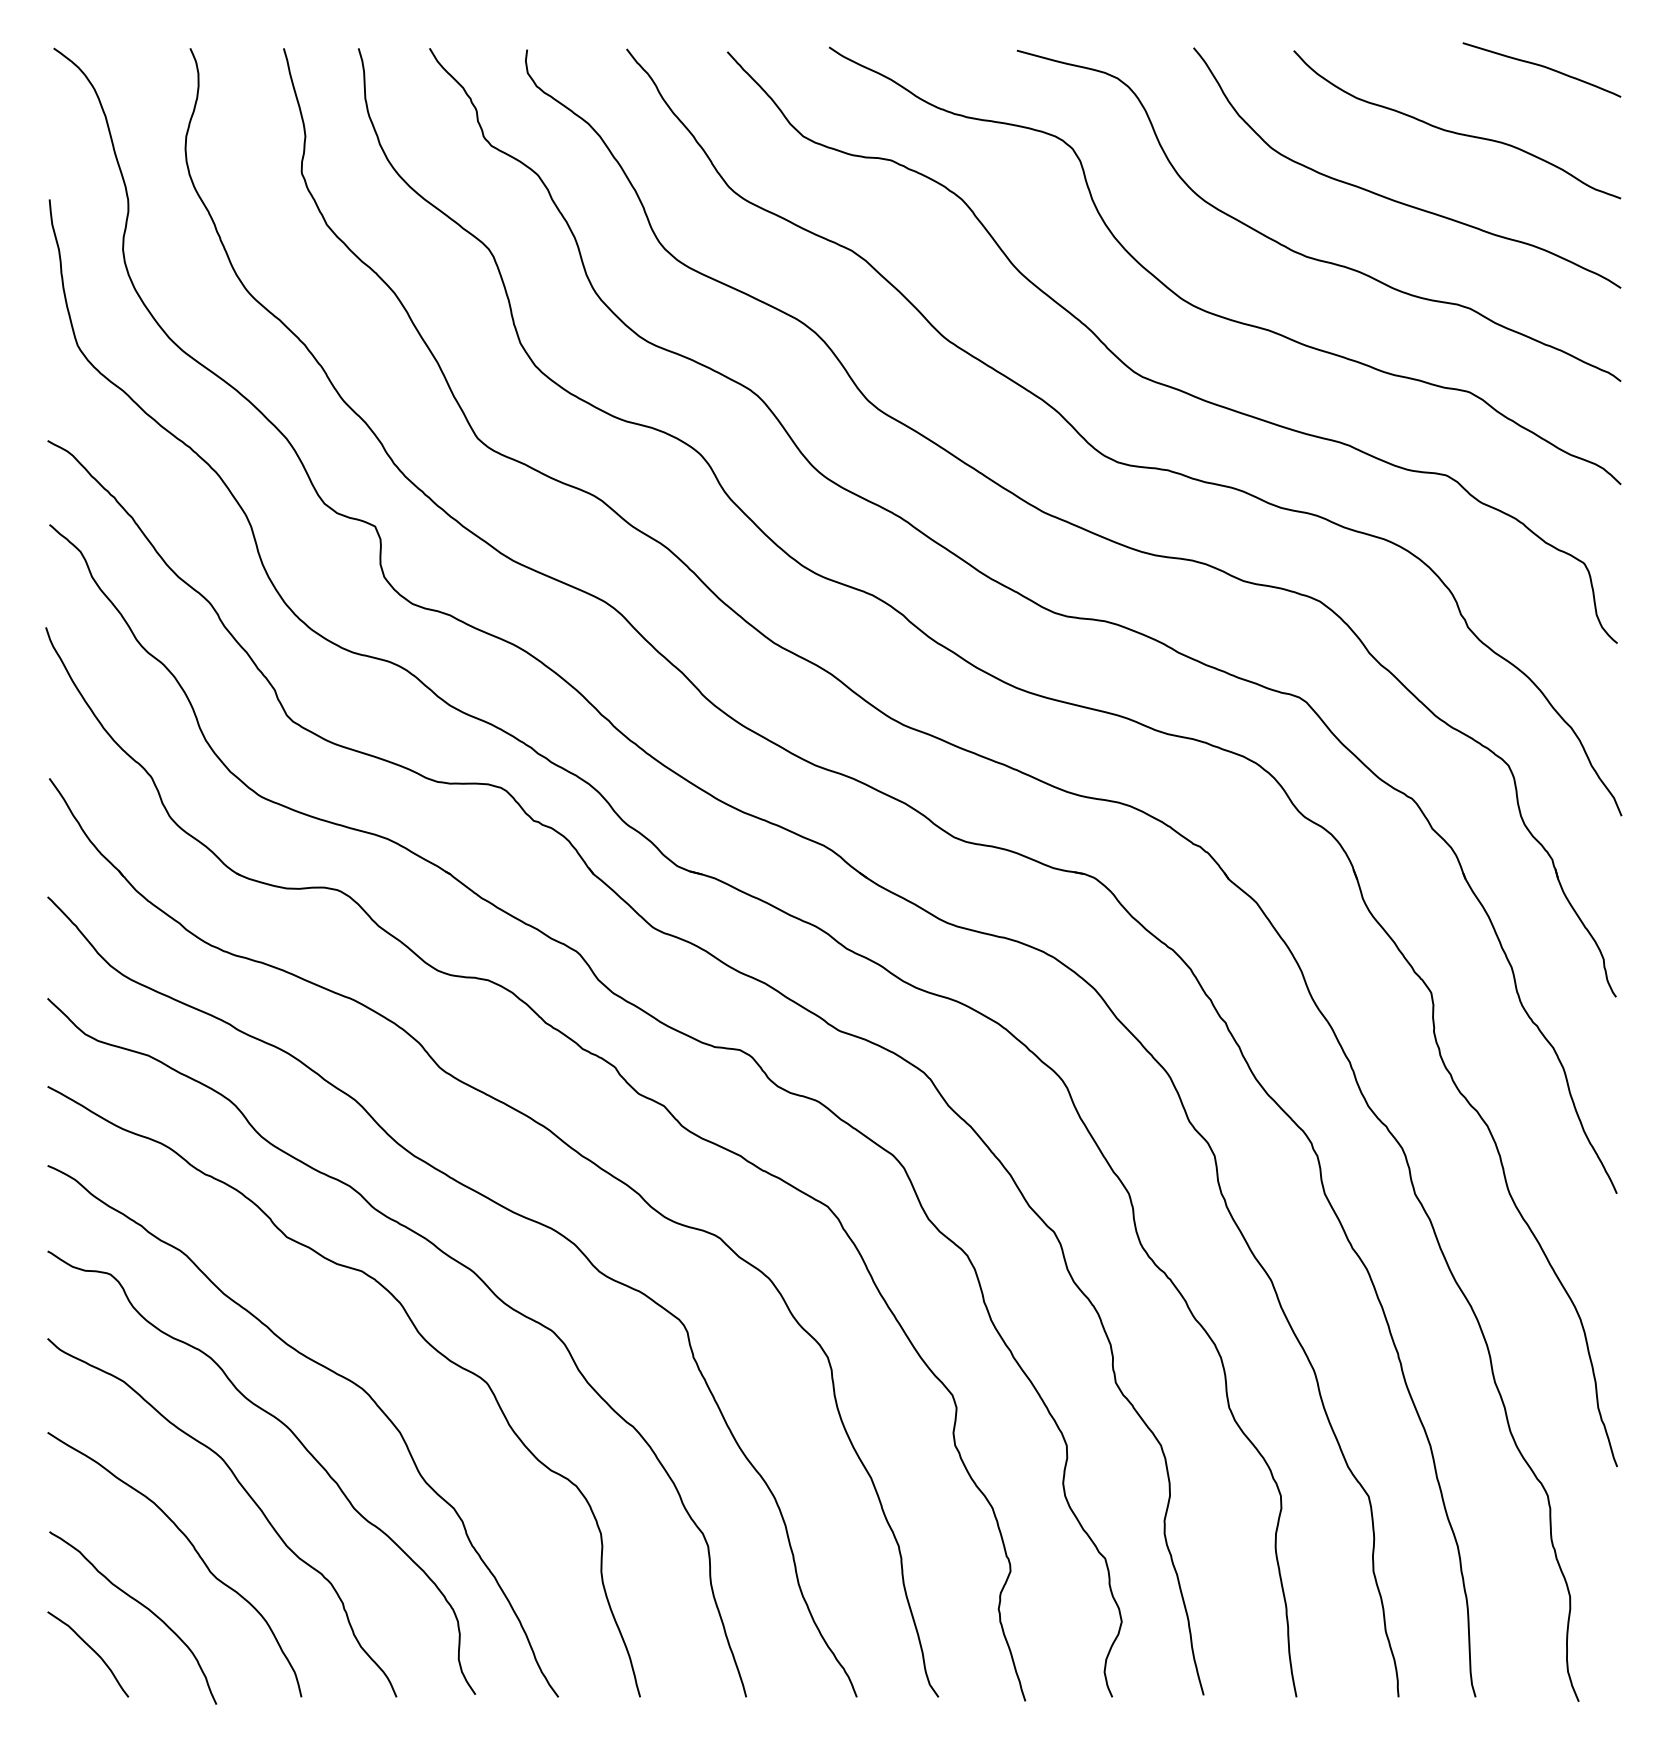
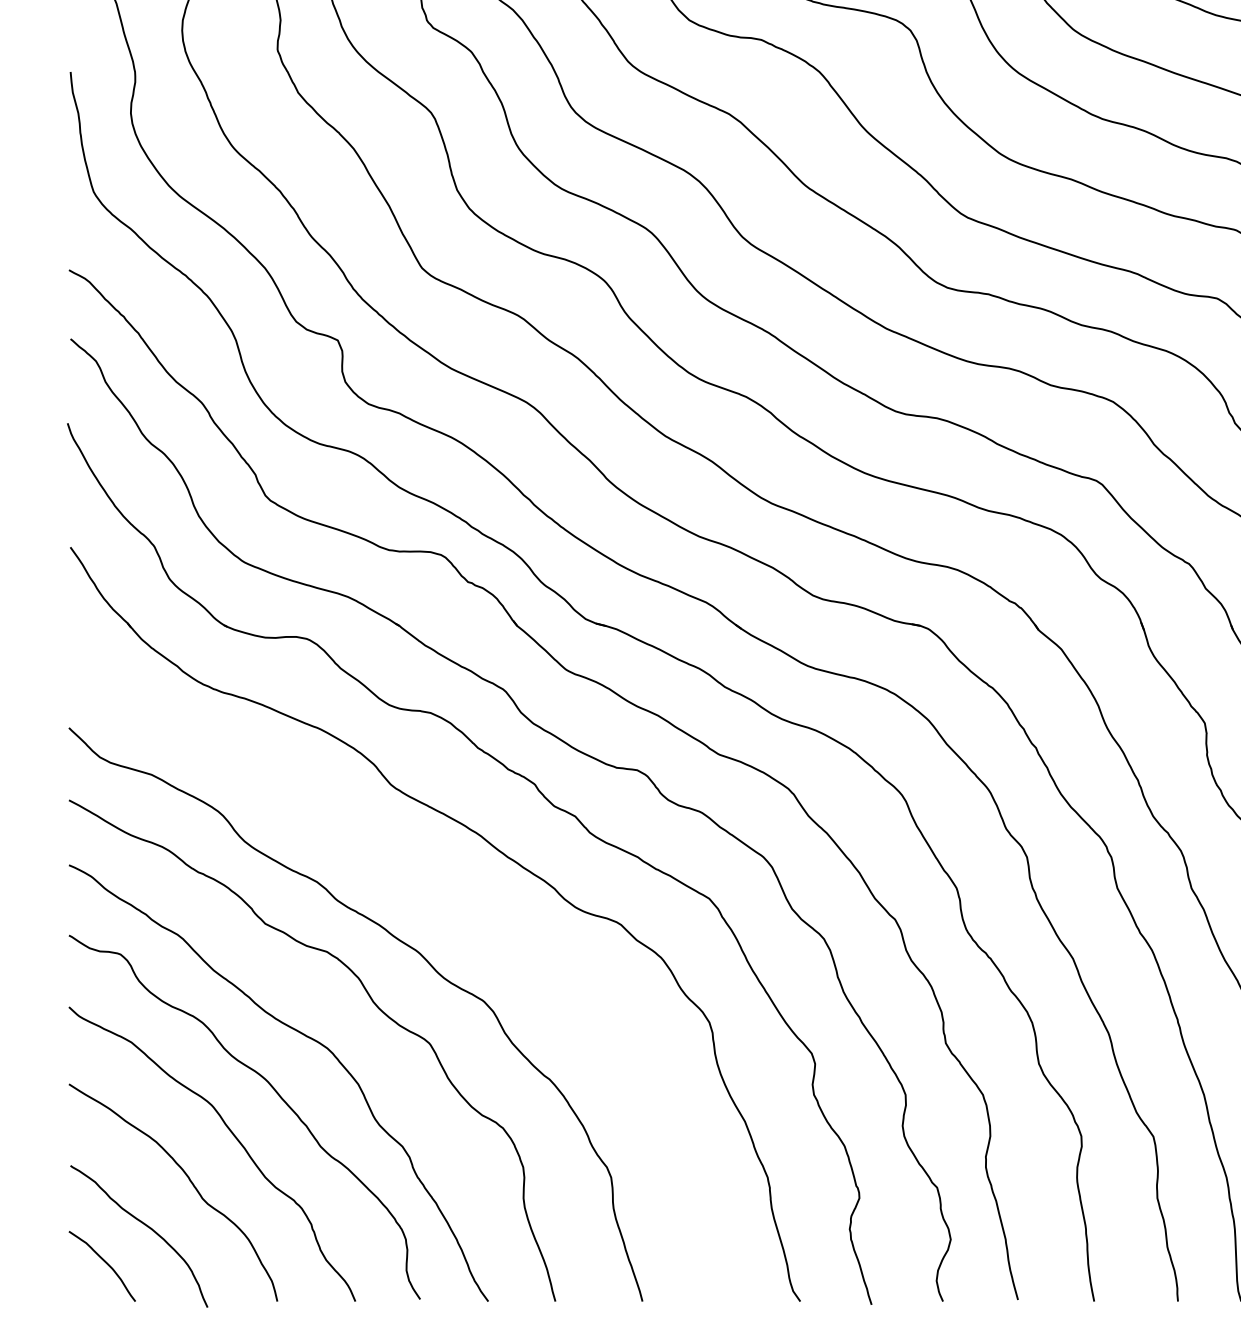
curve: (503, 1208) -> (443, 900), removed

